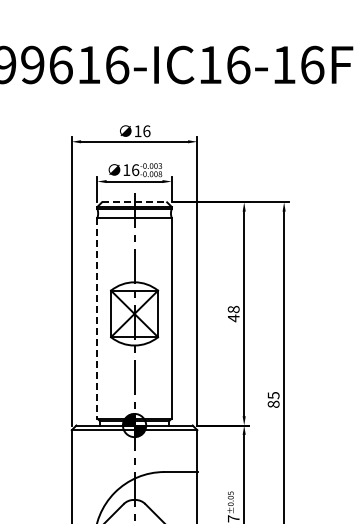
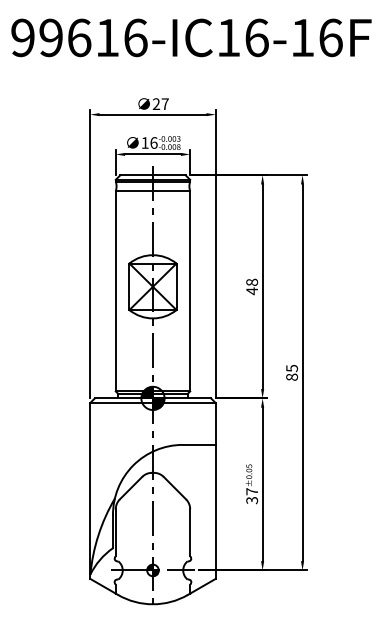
text: (142, 131) -> (160, 104), 16 -> 27
line: (134, 202) -> (152, 175), dashed -> solid
line: (97, 318) -> (115, 291), dashed -> solid

